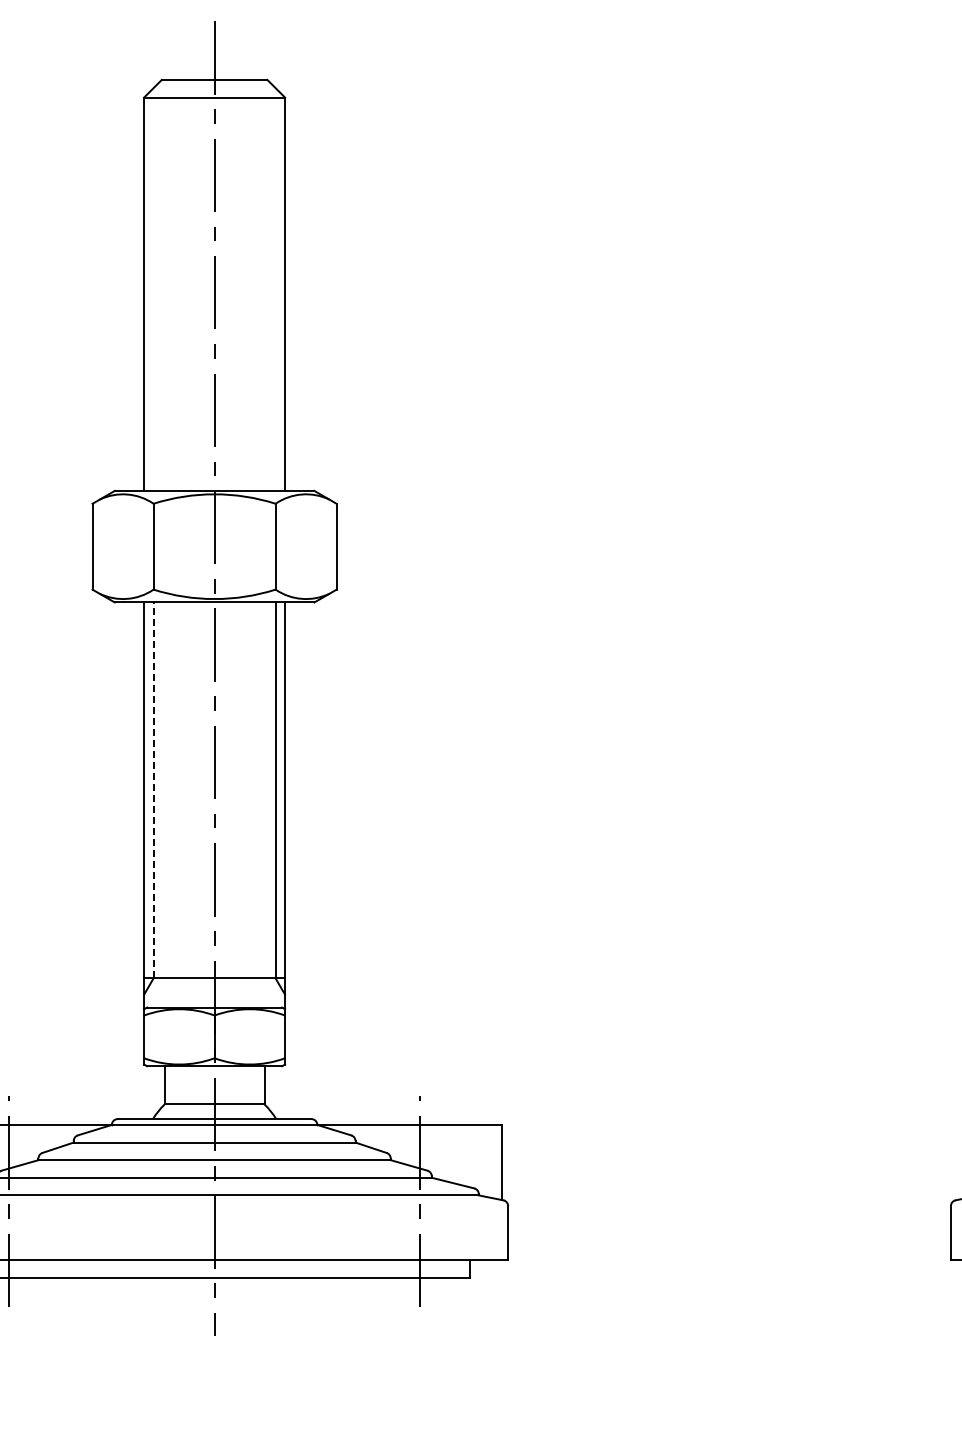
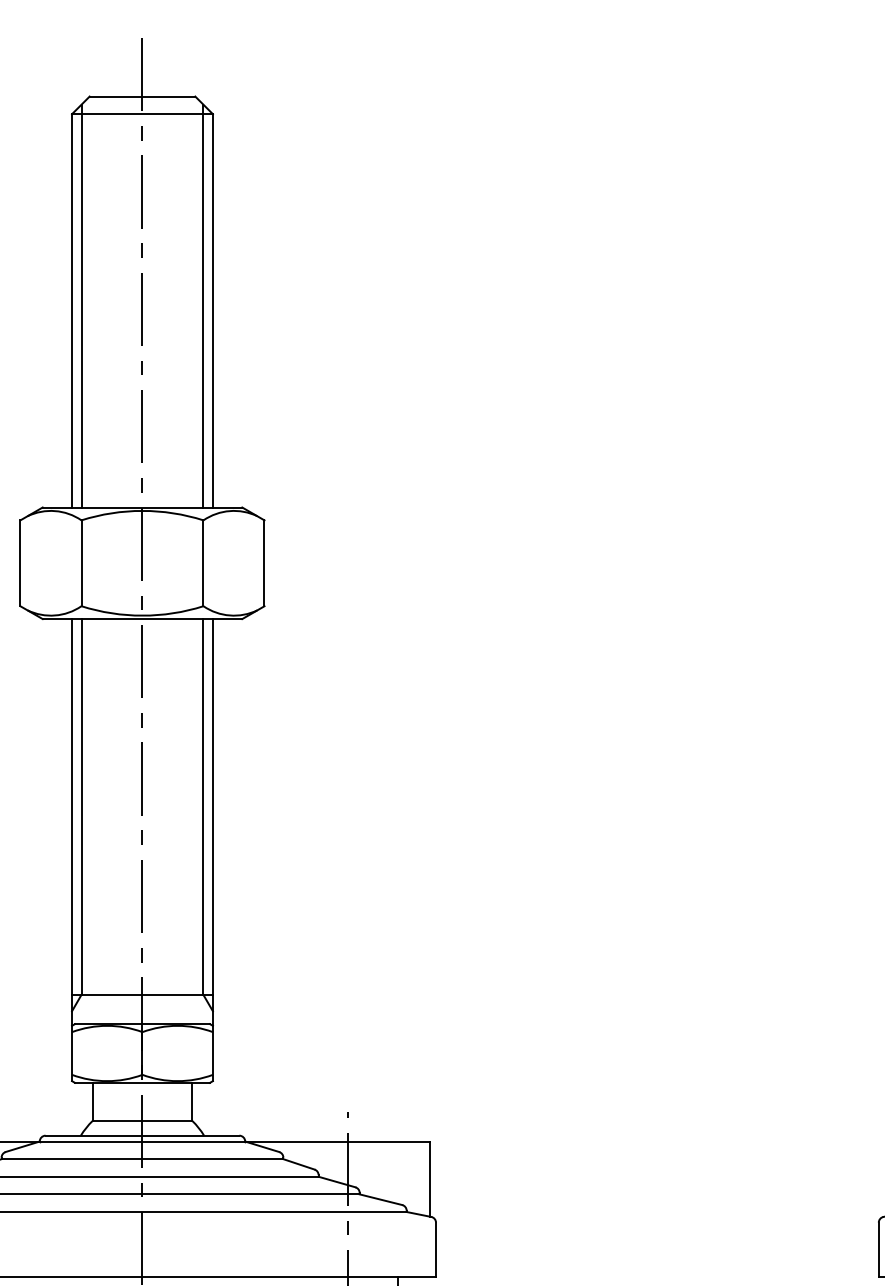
line: (153, 289) -> (81, 306), added
line: (275, 289) -> (203, 306), added
line: (153, 790) -> (81, 807), dashed -> solid

